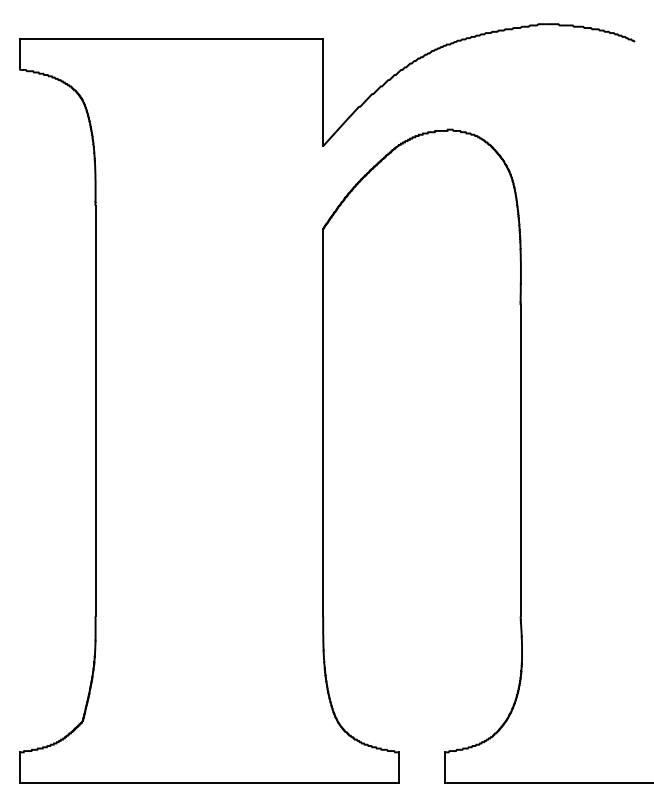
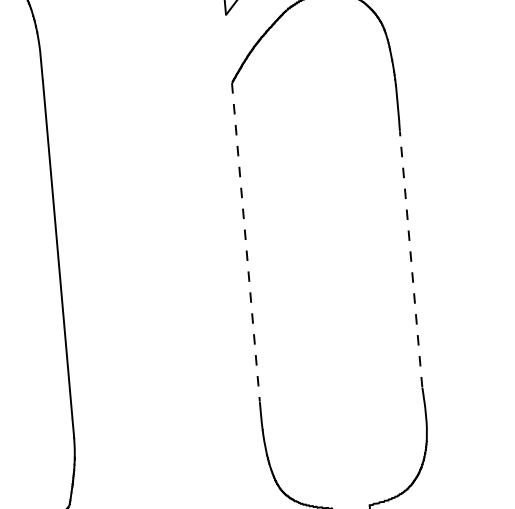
line: (323, 422) -> (246, 242), solid -> dashed
line: (520, 460) -> (411, 259), solid -> dashed

